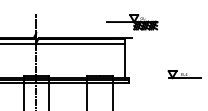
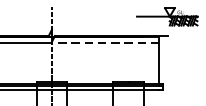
line: (80, 44) -> (105, 43), solid -> dashed

